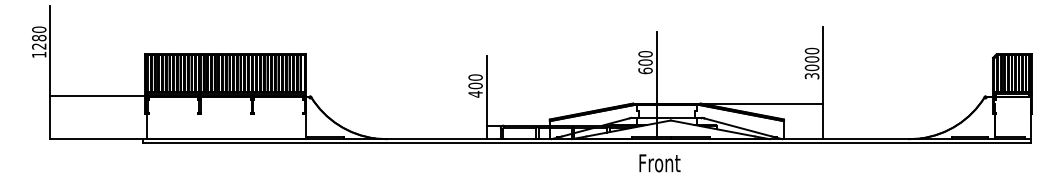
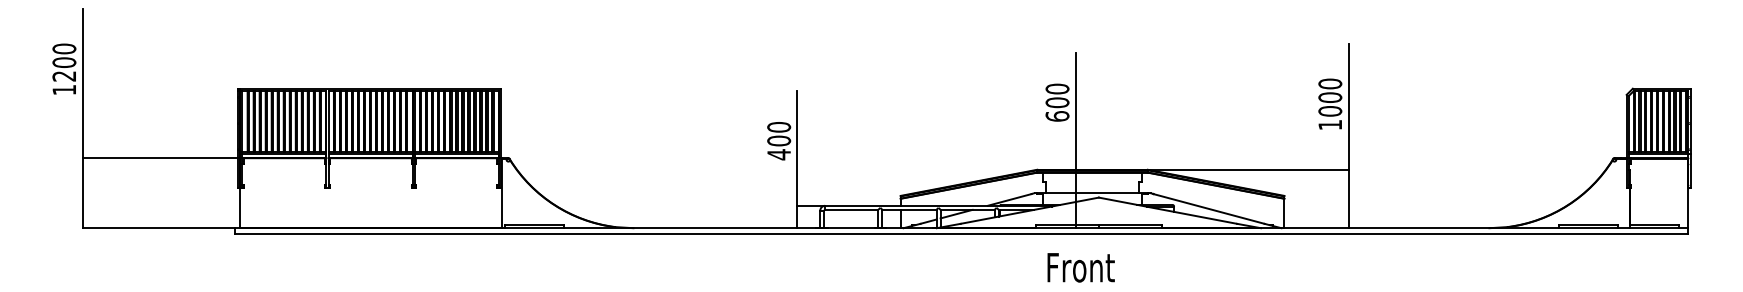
text: (39, 37) -> (64, 61), 1280 -> 1200
text: (811, 76) -> (1329, 125), 3000 -> 1000

